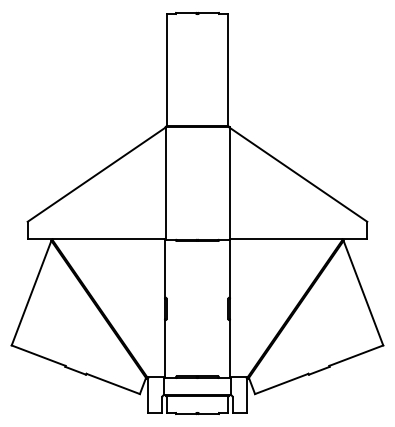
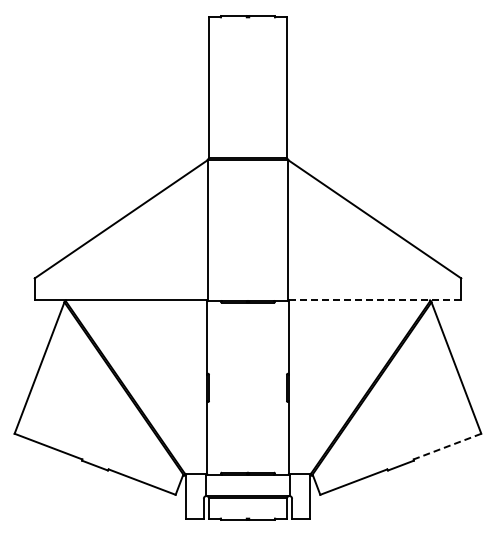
line: (299, 239) -> (375, 300), solid -> dashed
line: (356, 355) -> (447, 446), solid -> dashed

